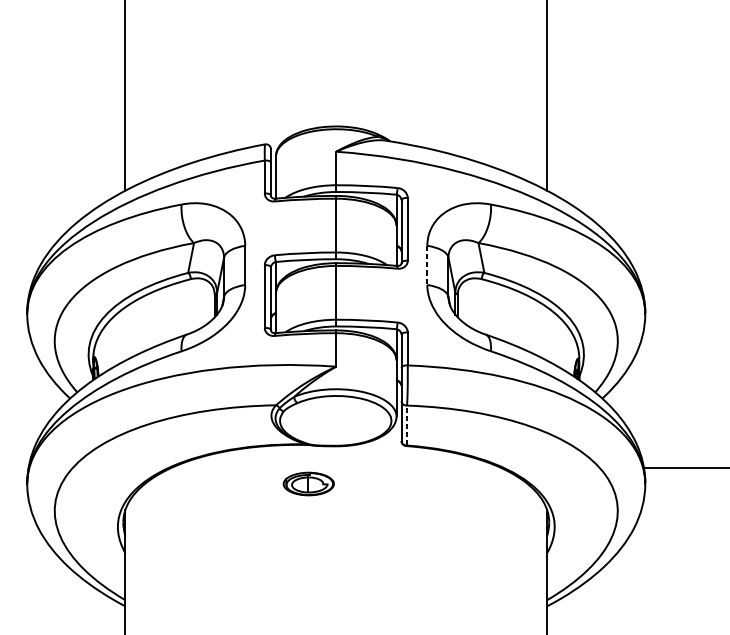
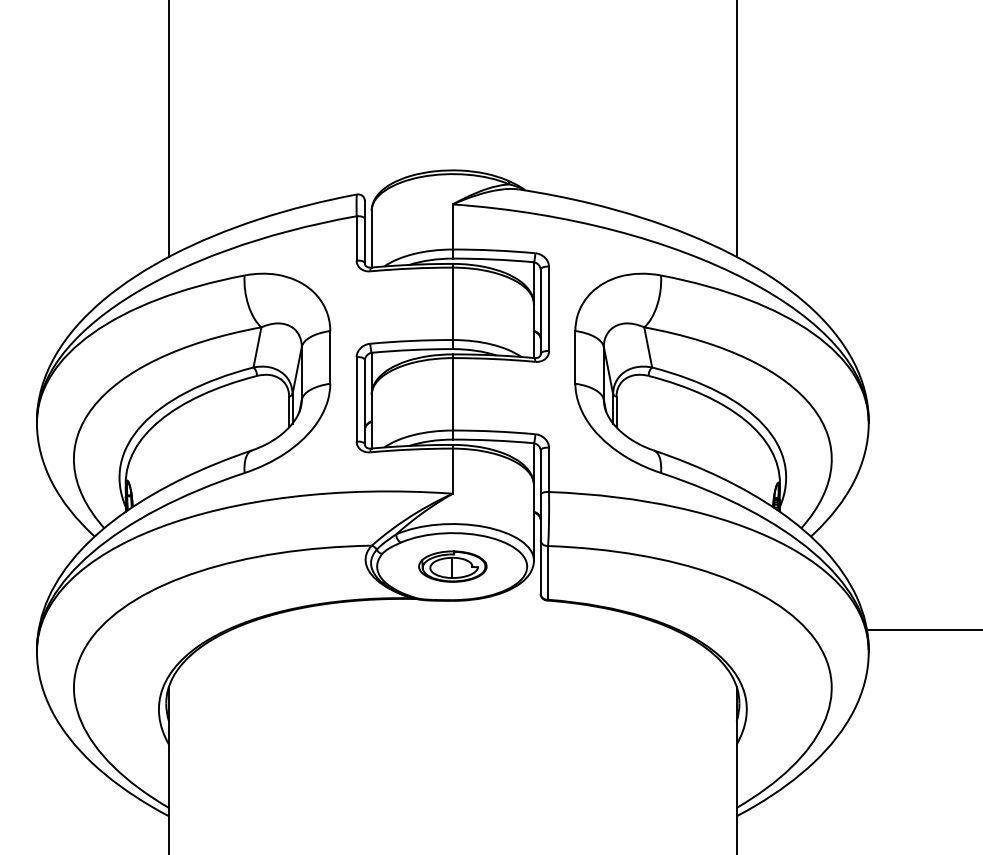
line: (427, 265) -> (575, 357), dashed -> solid
line: (407, 425) -> (548, 572), dashed -> solid
part: (308, 483) -> (452, 566), moved

